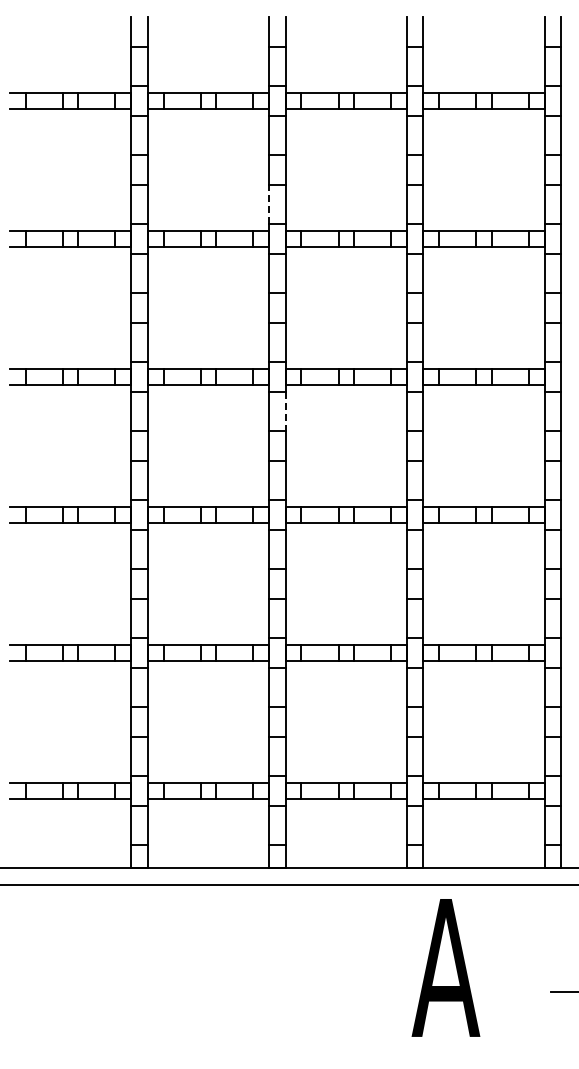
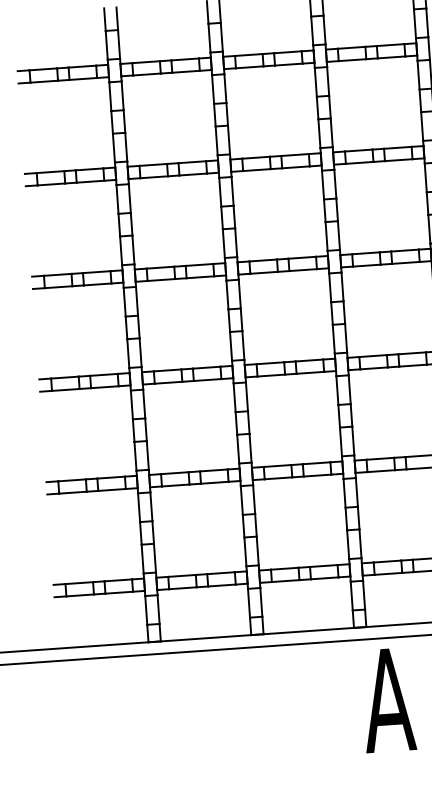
line: (268, 204) -> (216, 140), dashed -> solid
line: (285, 411) -> (239, 294), dashed -> solid

